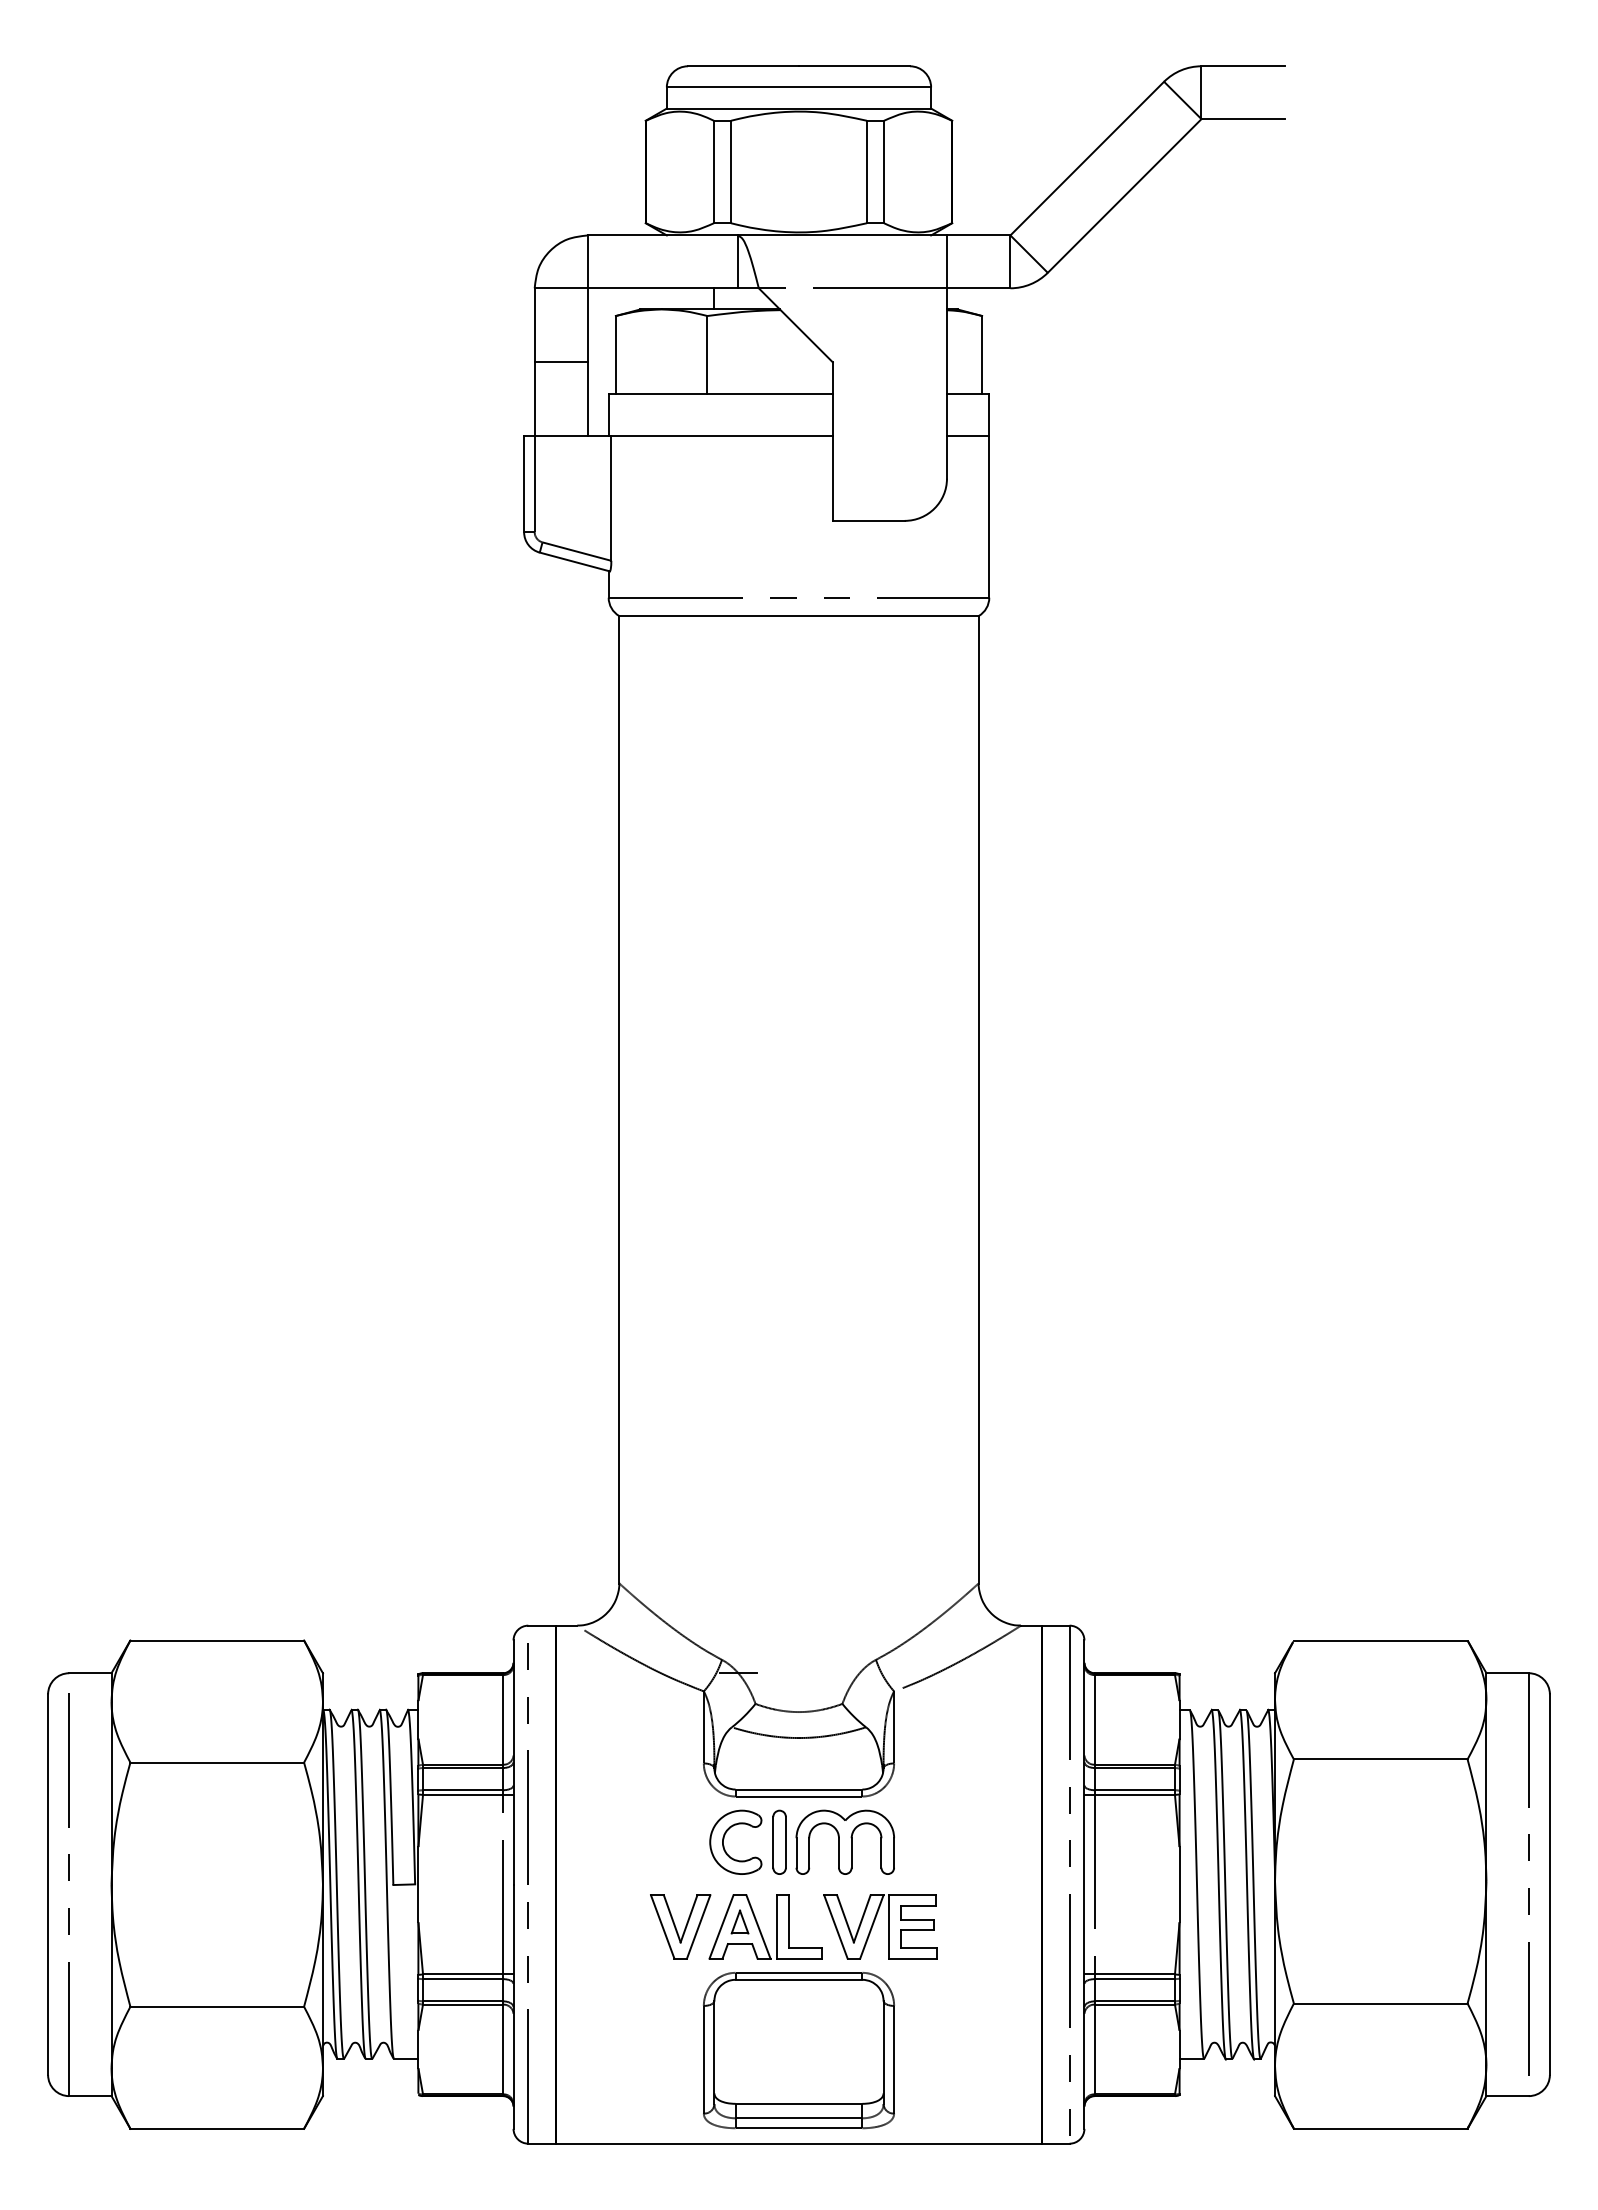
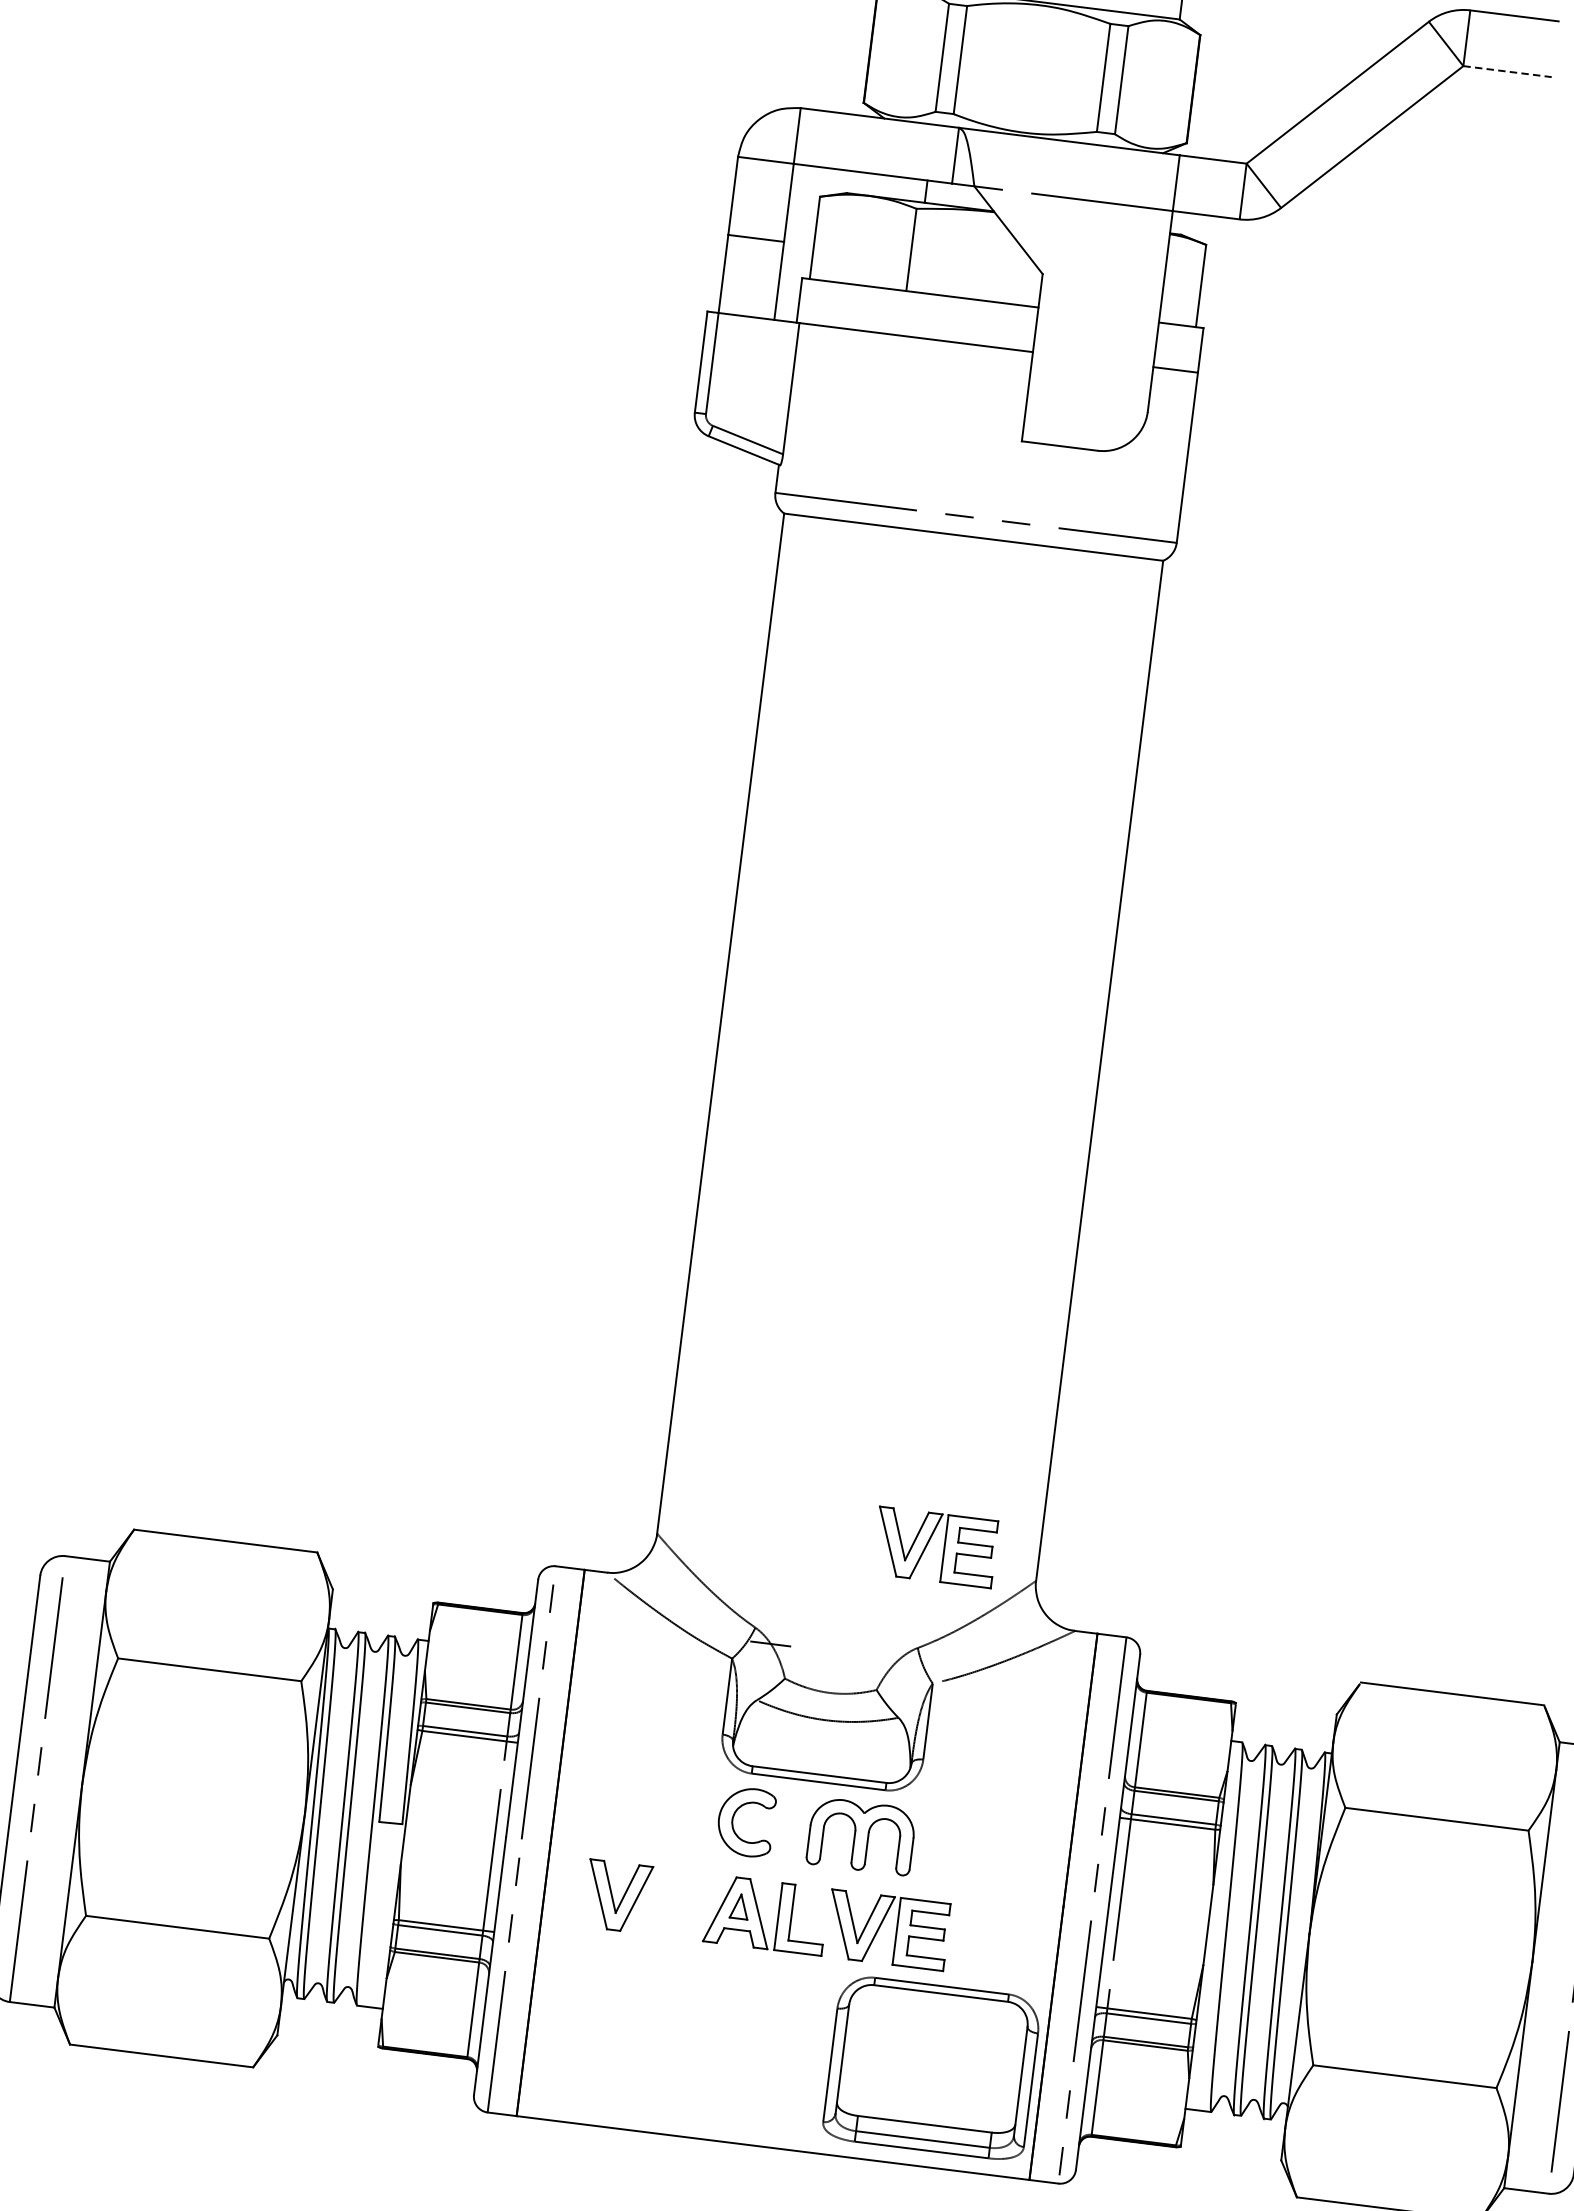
line: (1243, 119) -> (1507, 72), solid -> dashed
part: (874, 1560) -> (929, 1543), added
part: (779, 1841) -> (792, 1826), removed
part: (680, 1926) -> (617, 1896), moved
part: (798, 2050) -> (931, 2067), moved

